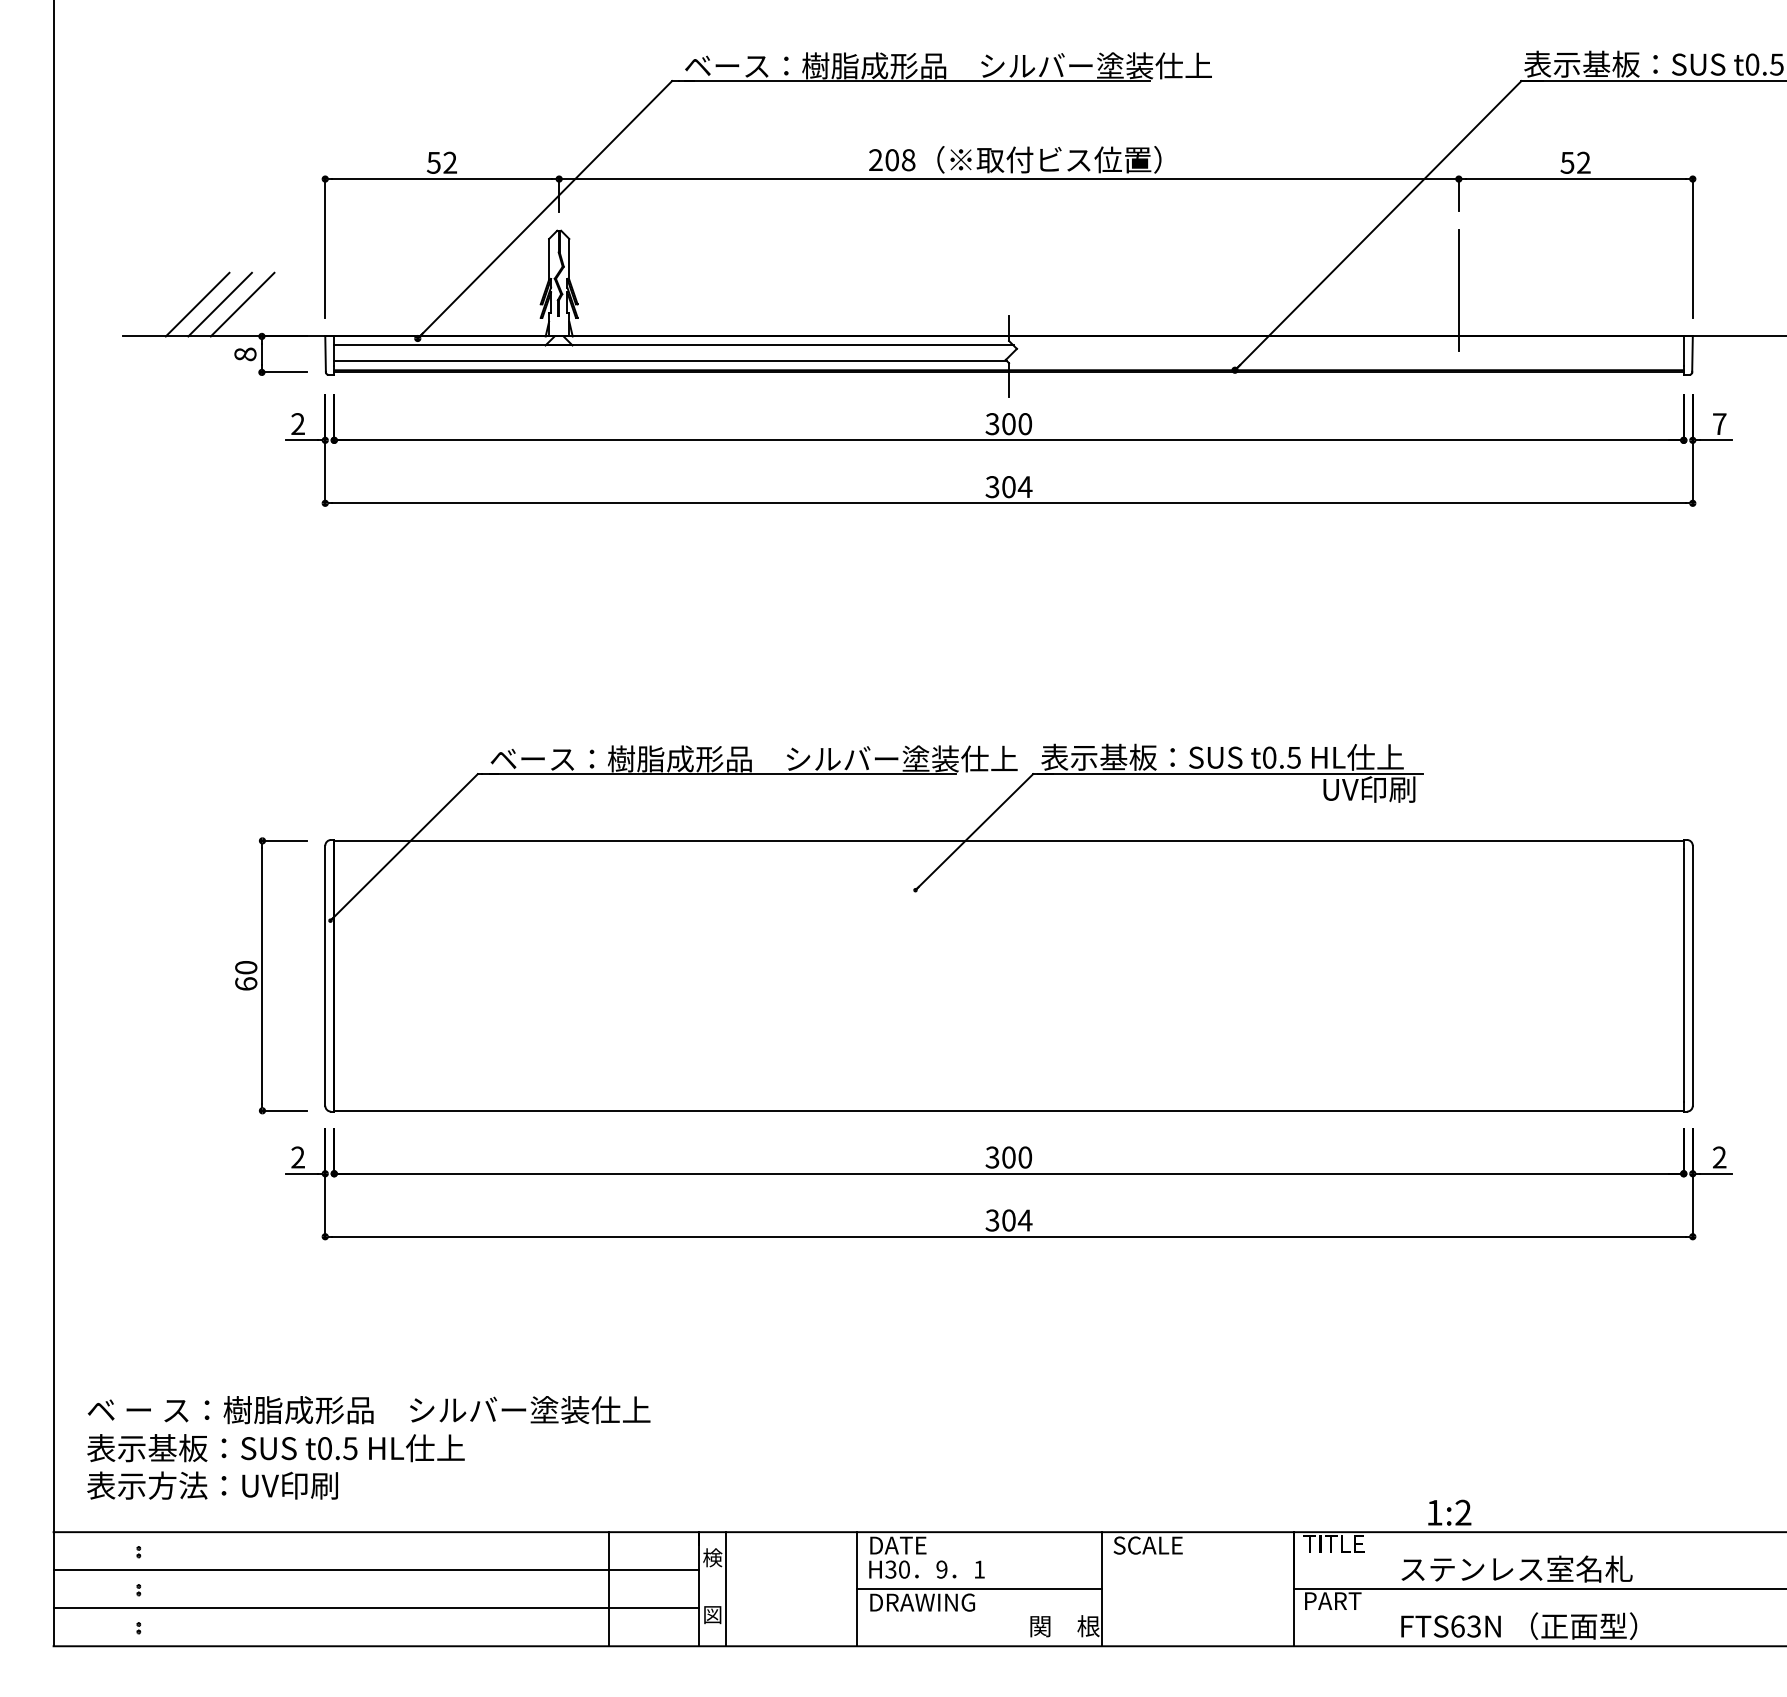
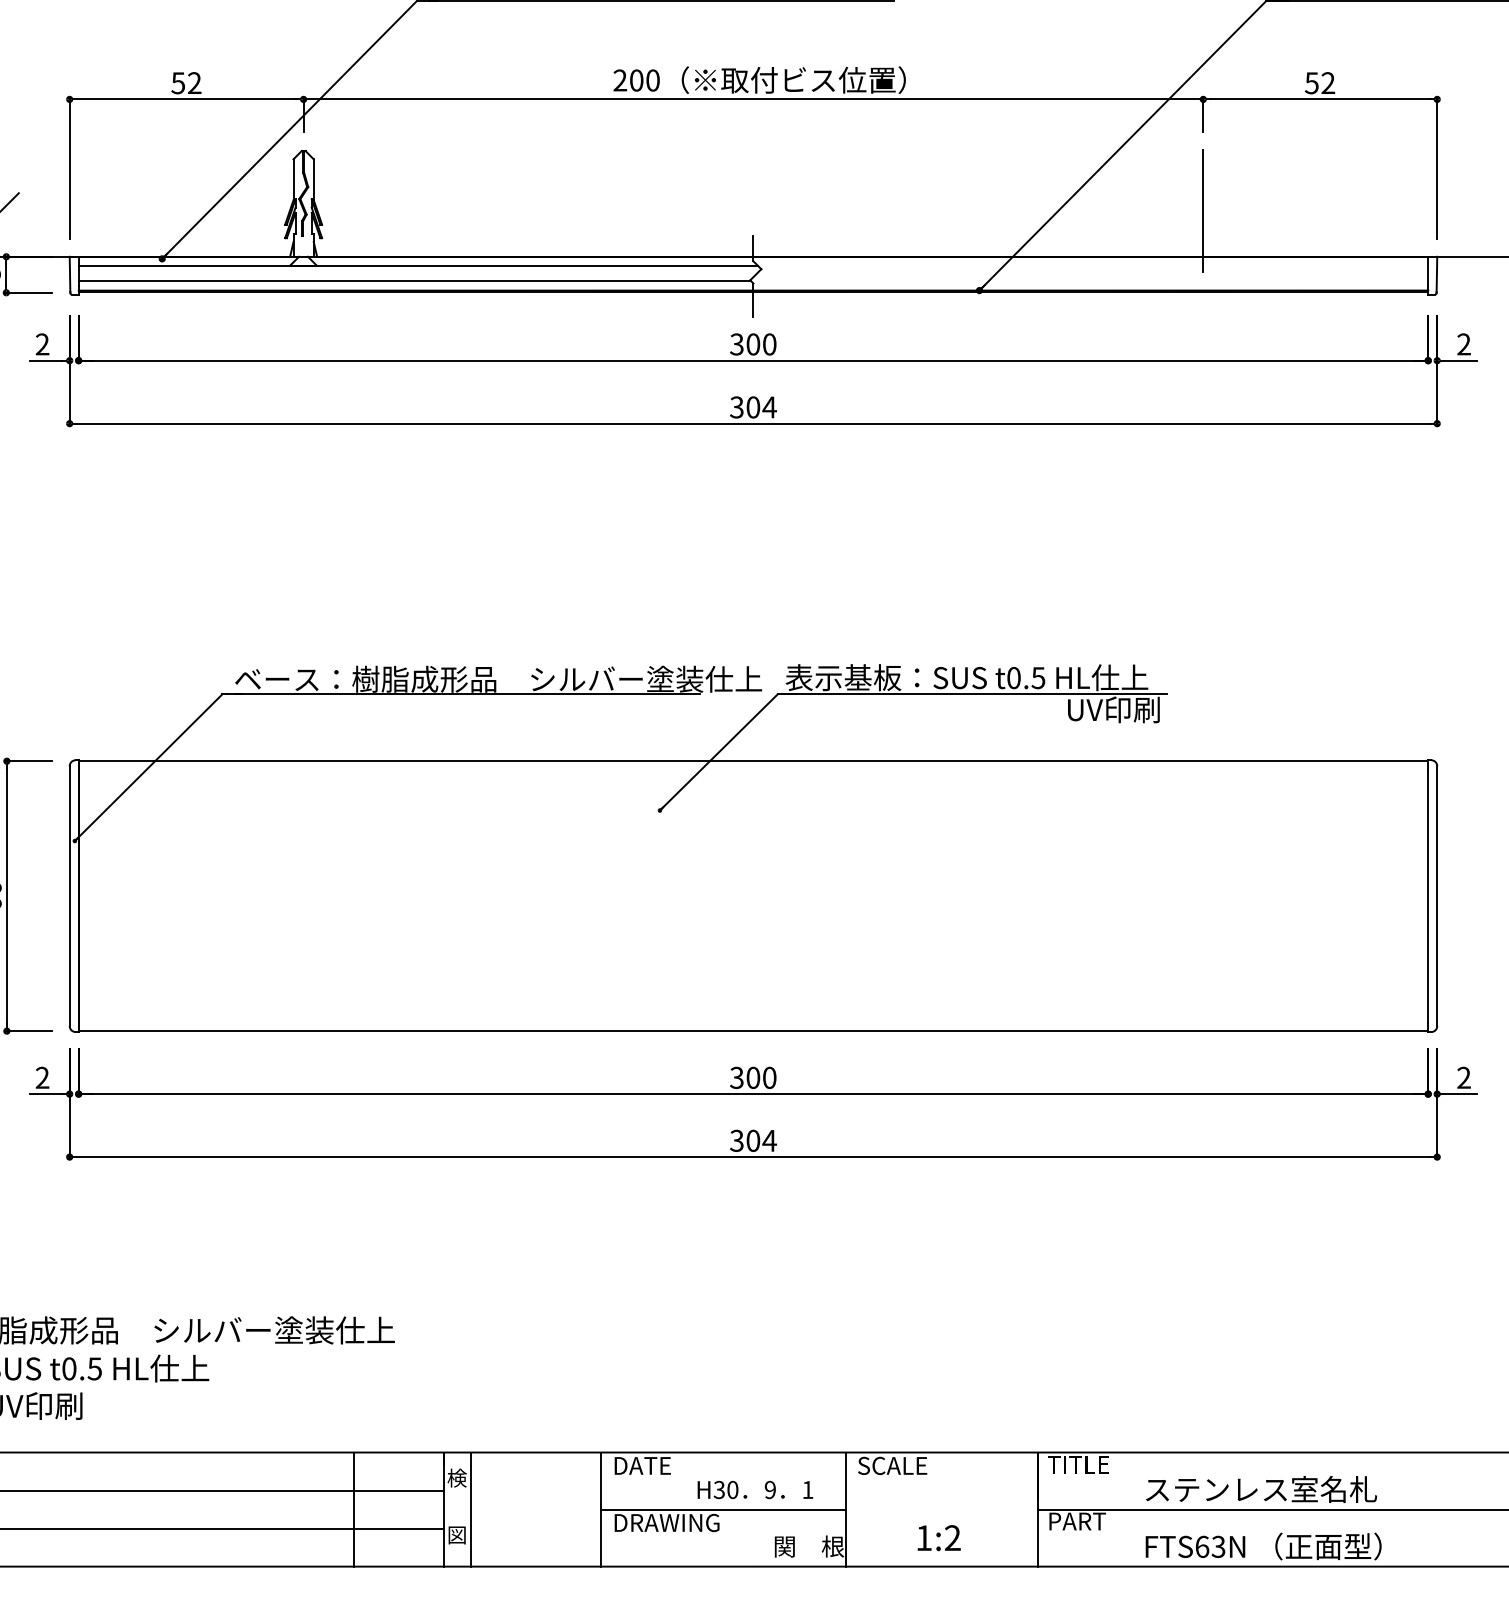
text: (908, 160) -> (652, 80), 208 -> 200
text: (1719, 423) -> (1463, 343), 7 -> 2
text: (1449, 1512) -> (938, 1537), moved
text: (926, 1569) -> (754, 1489), moved

